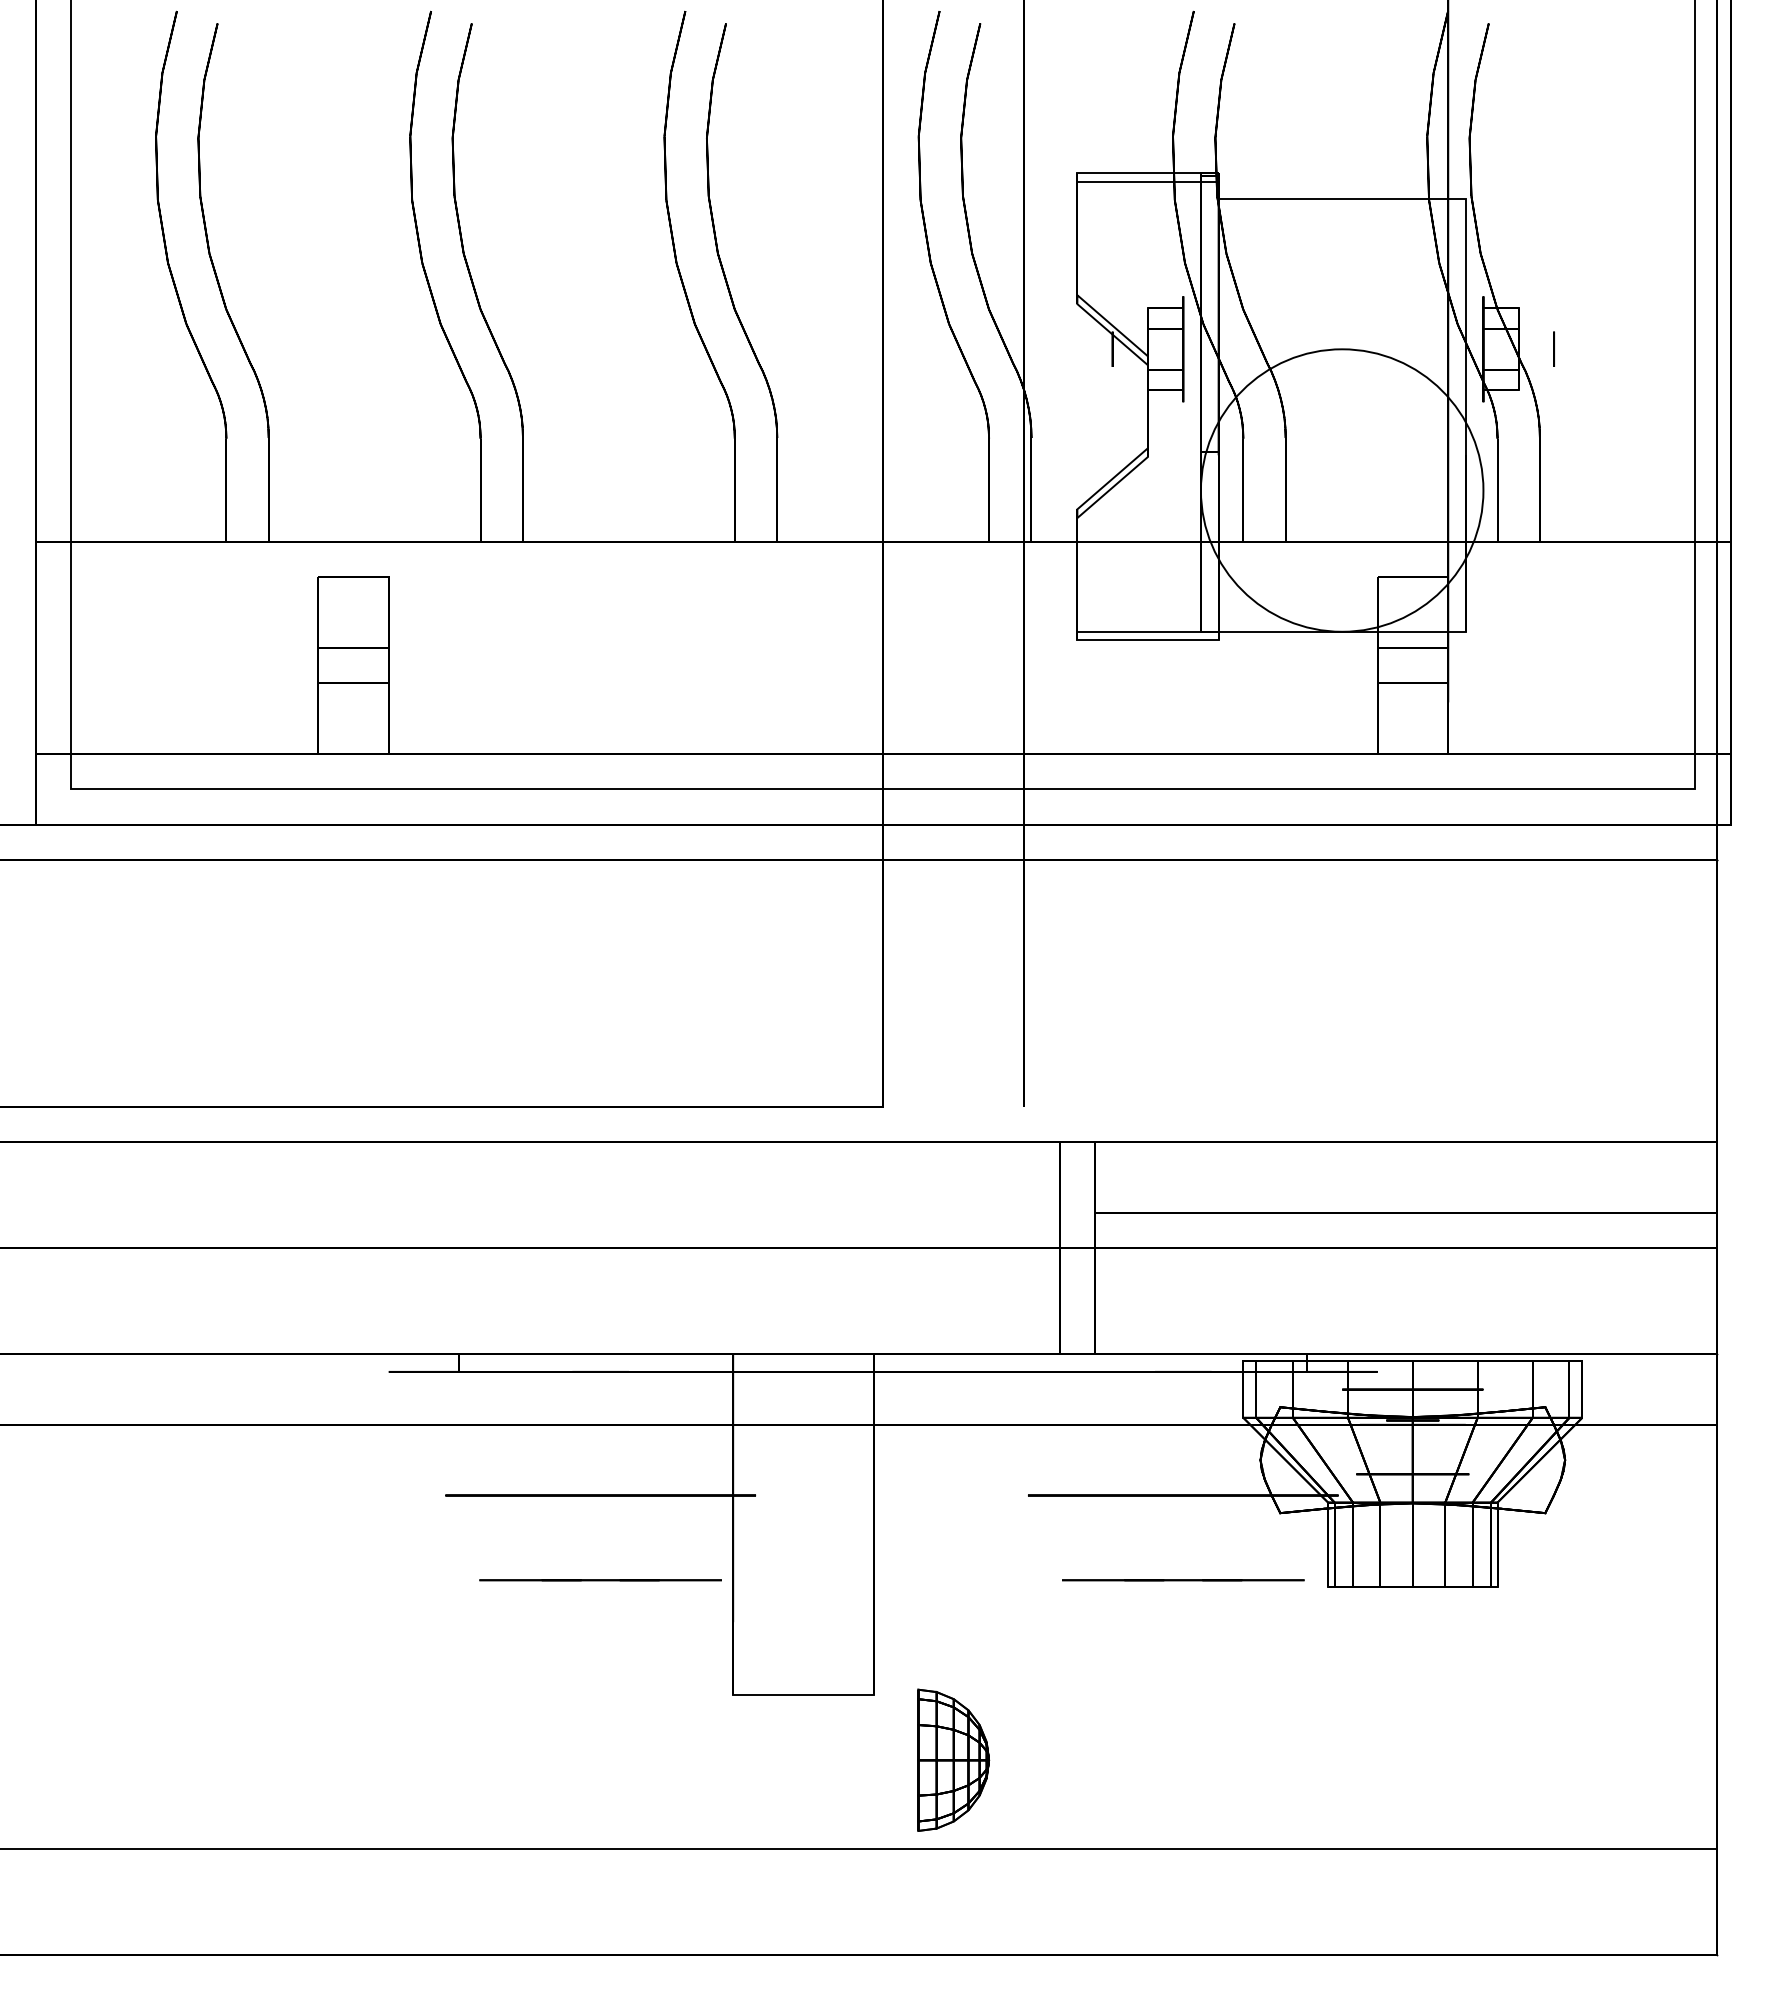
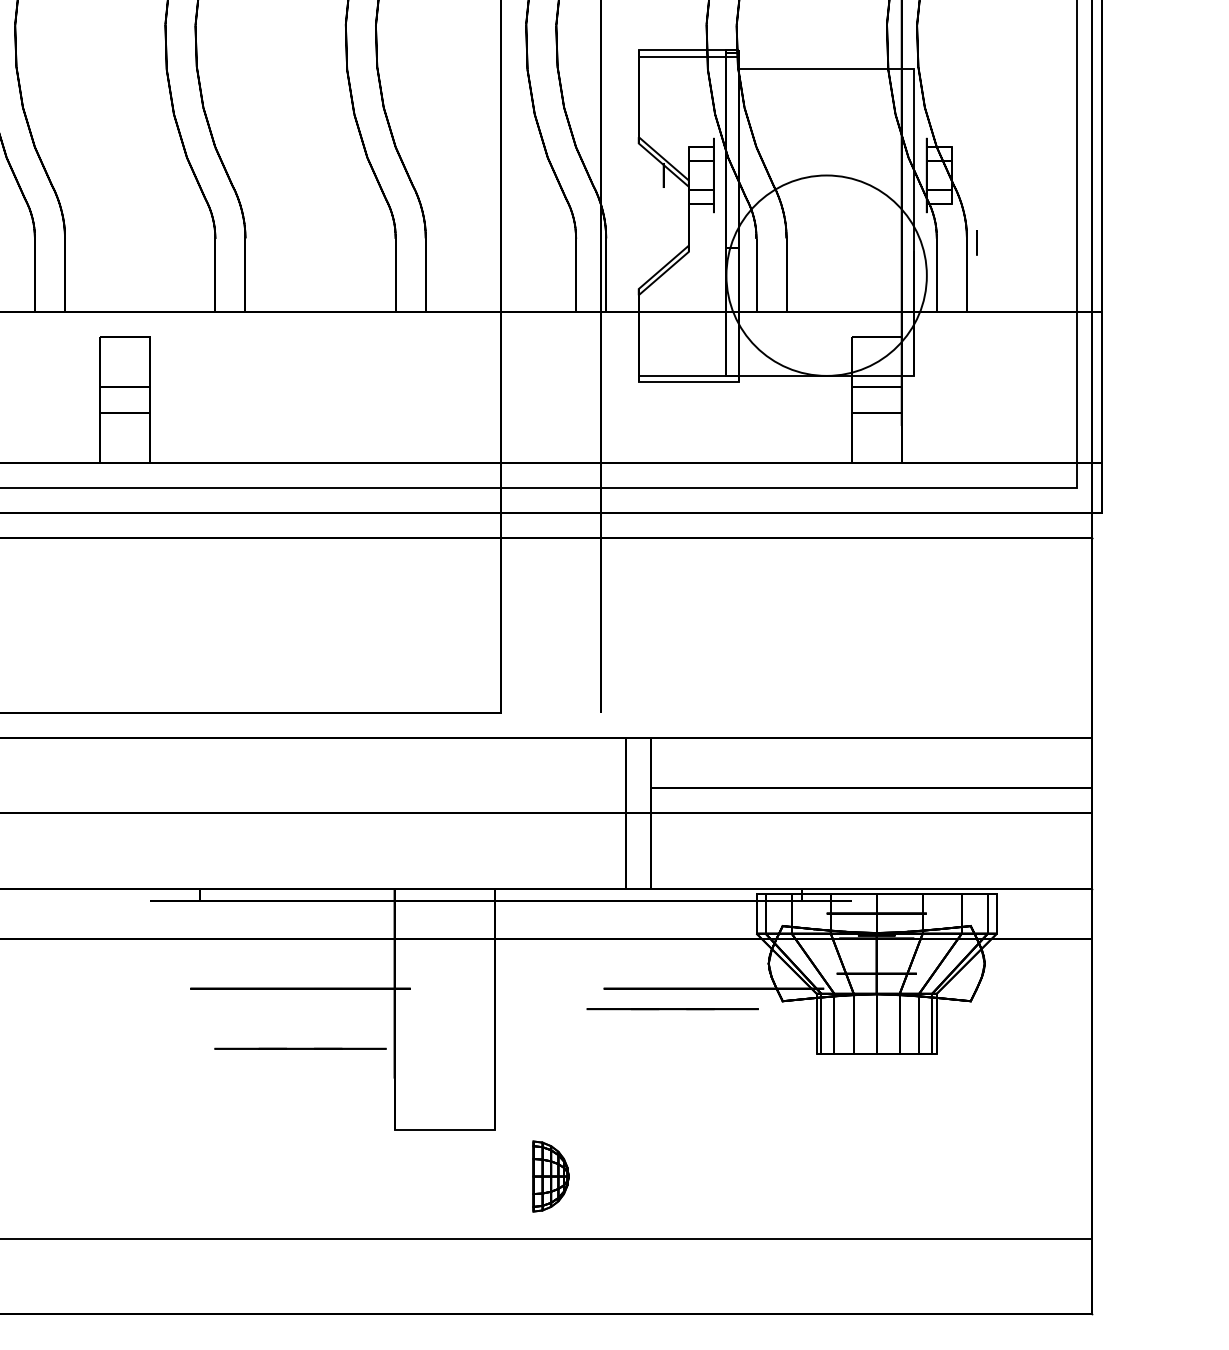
circle: (1553, 348) -> (976, 242), moved
line: (1183, 1580) -> (672, 1009), moved
part: (953, 1759) -> (550, 1176), size x0.7

